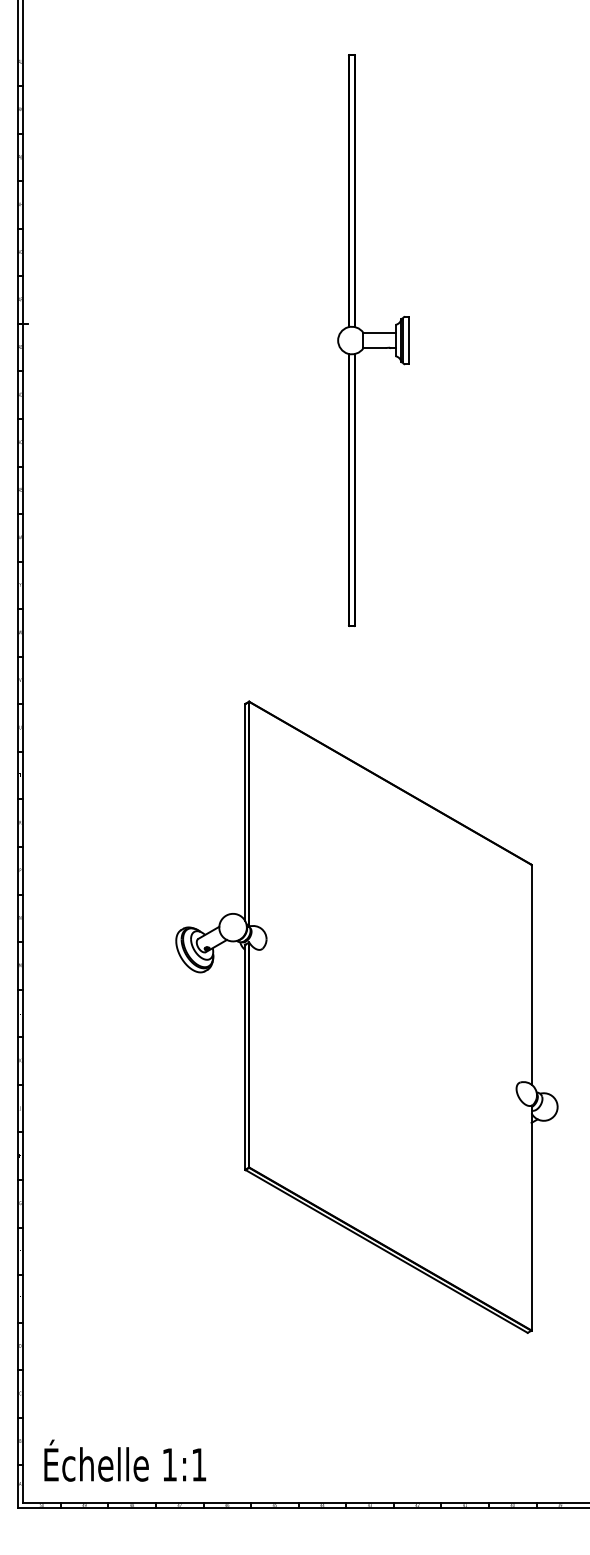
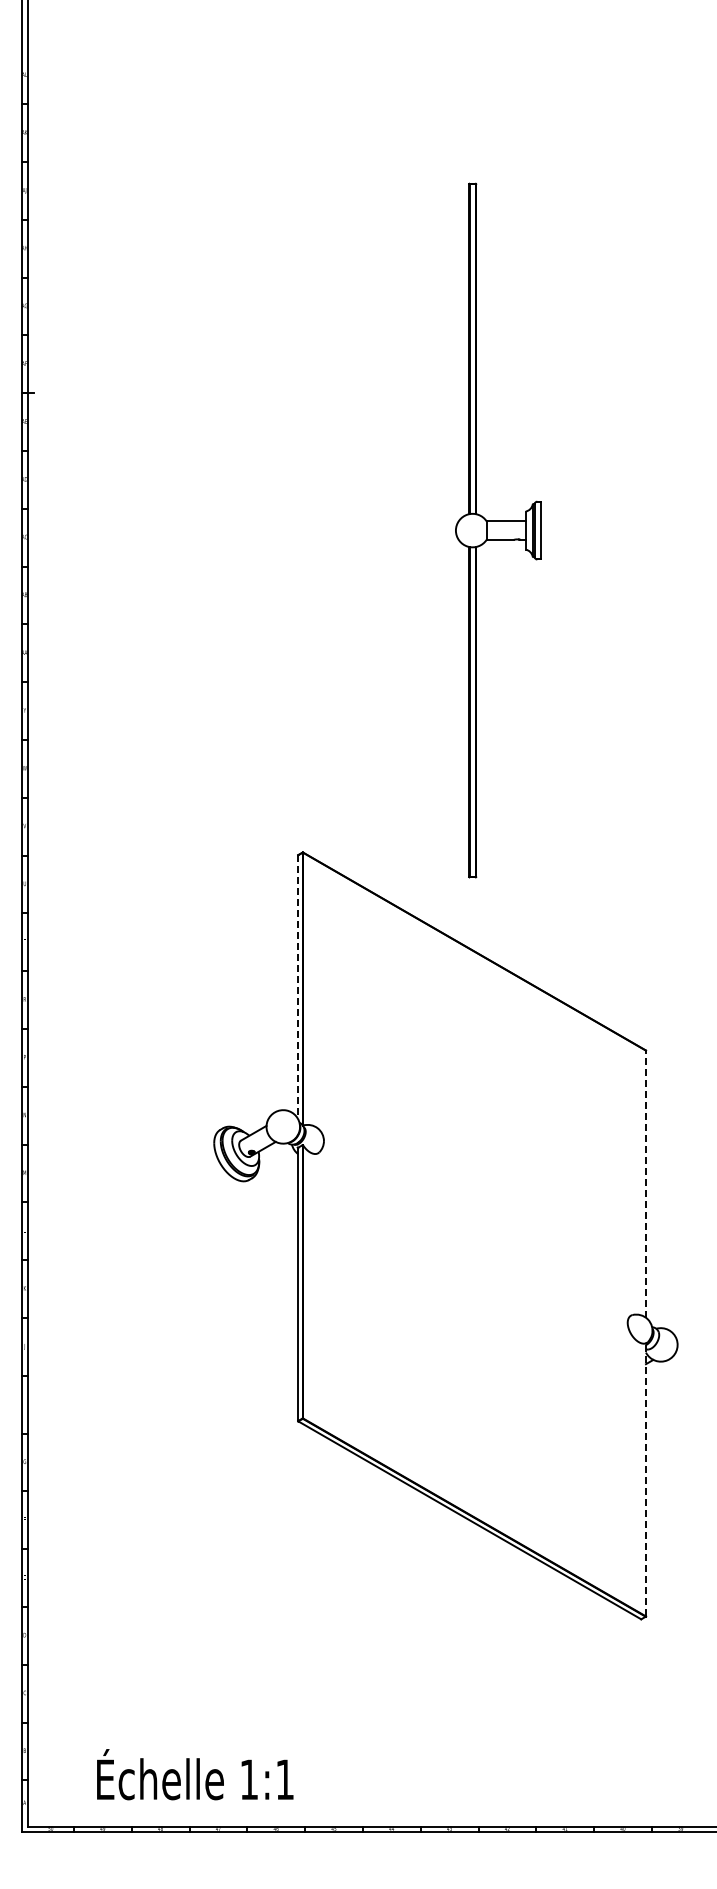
part: (373, 340) -> (498, 530), moved
line: (245, 812) -> (298, 987), solid -> dashed
line: (531, 975) -> (645, 1184), solid -> dashed
line: (531, 1217) -> (645, 1479), solid -> dashed
text: (125, 1460) -> (195, 1774), moved

